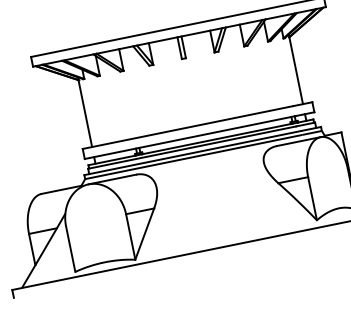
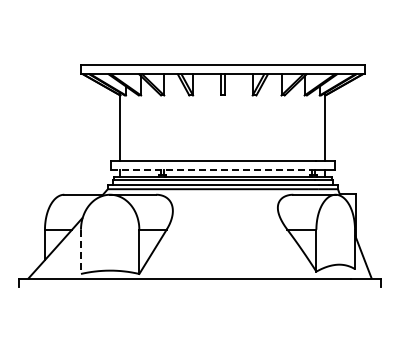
line: (189, 137) -> (213, 170), solid -> dashed
line: (71, 249) -> (81, 252), solid -> dashed

